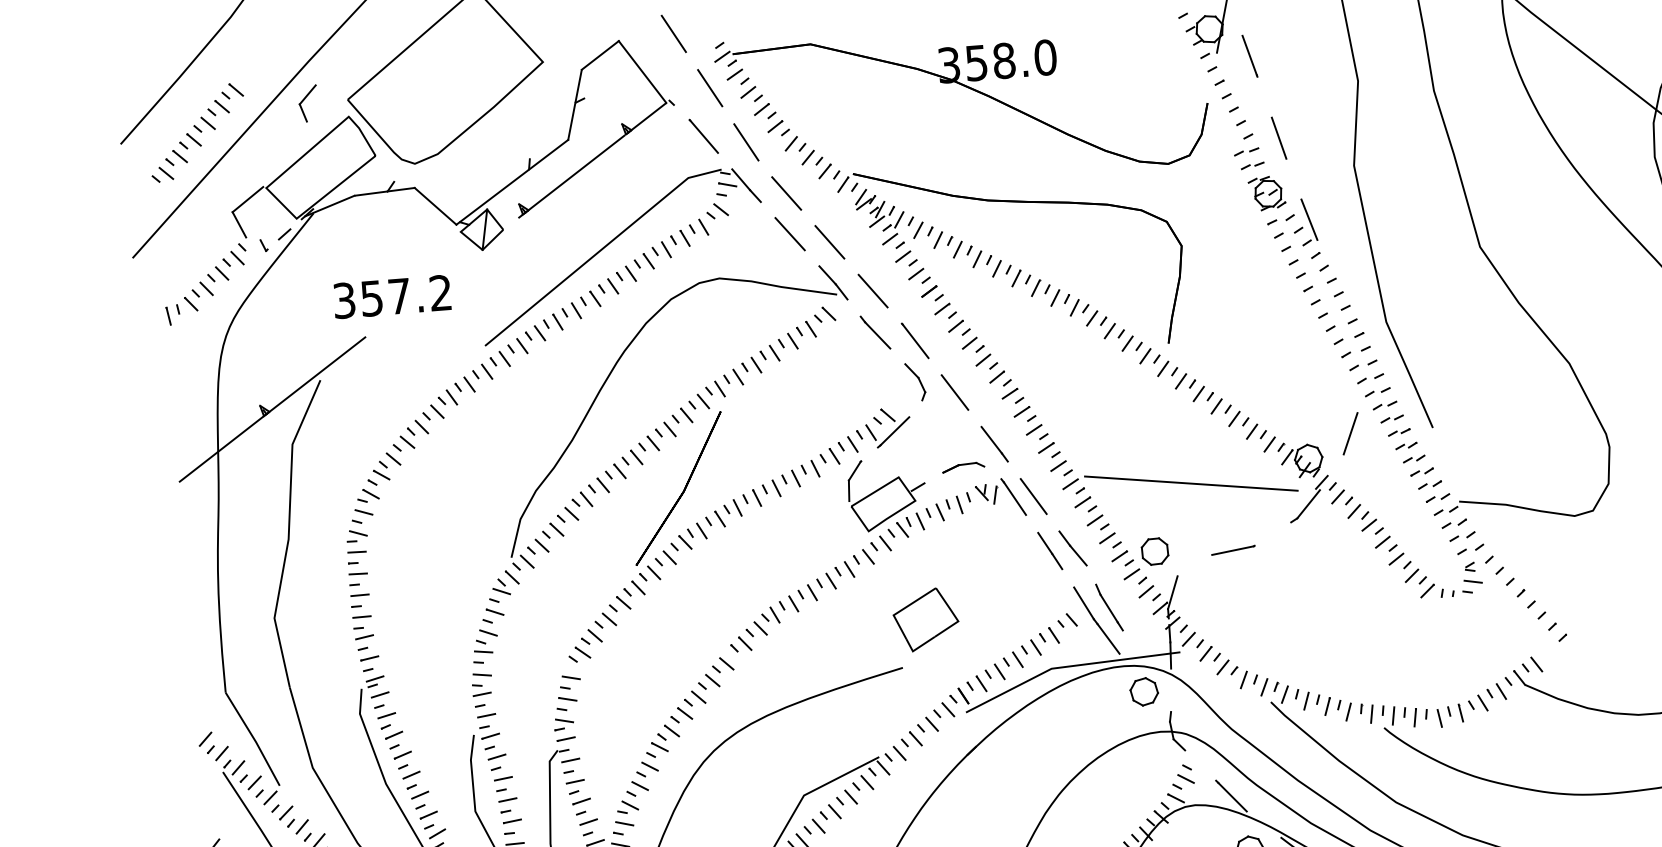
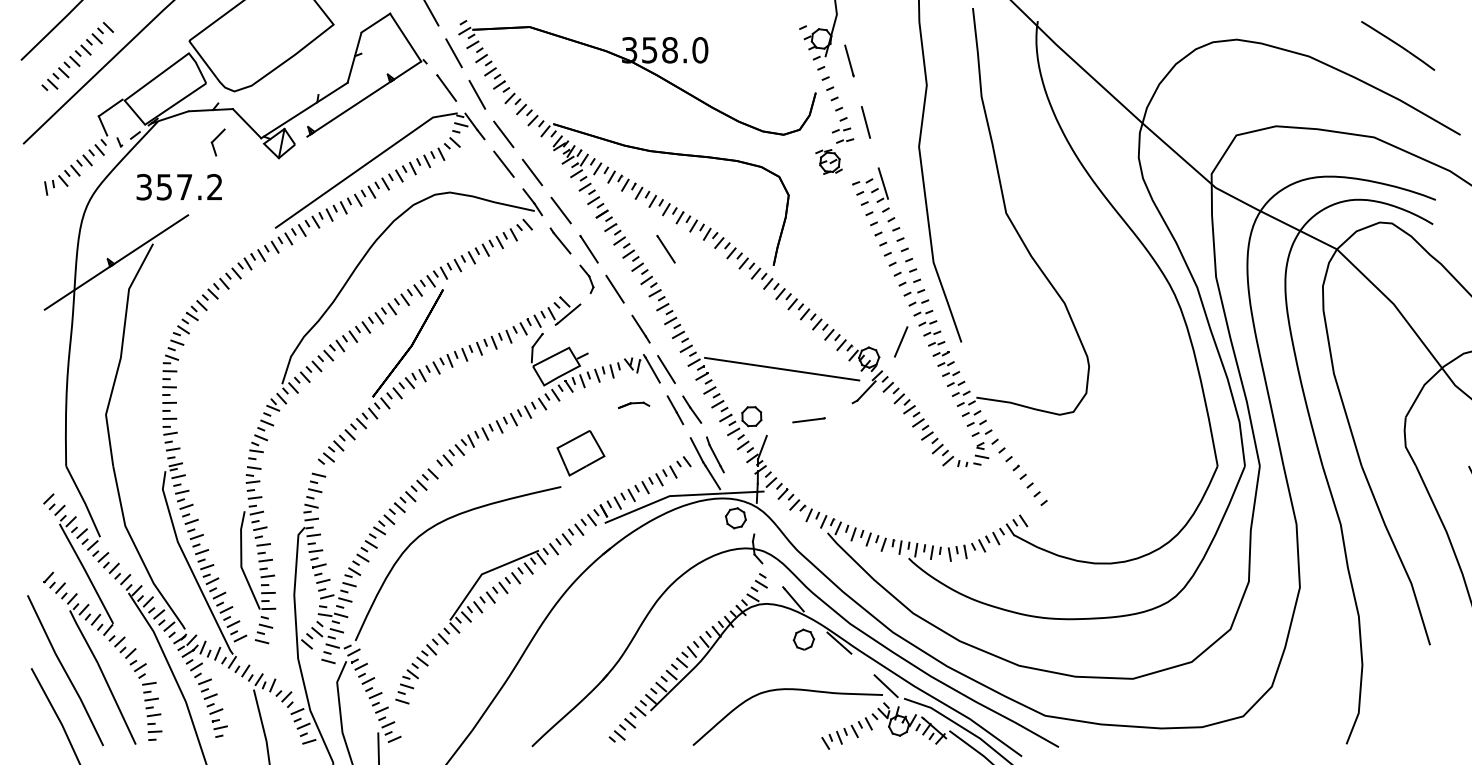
part: (307, 103) -> (217, 142), moved
part: (1266, 192) -> (828, 161), moved
text: (391, 297) -> (178, 187), moved
line: (1019, 331) -> (665, 248), added
part: (964, 466) -> (634, 404), moved

